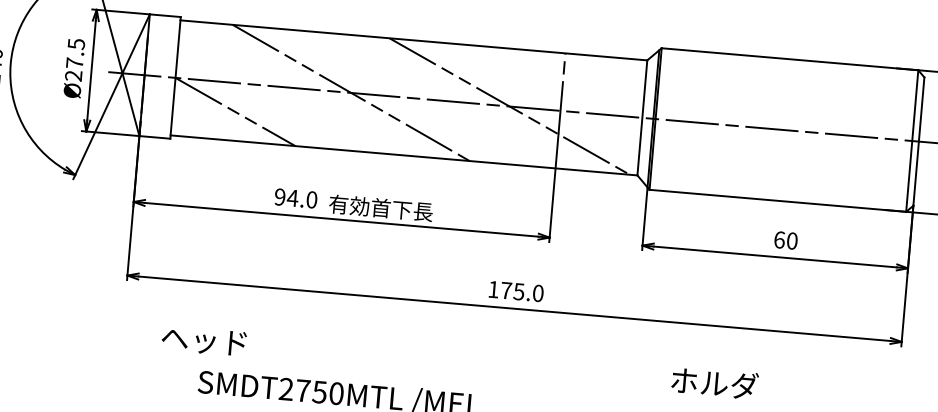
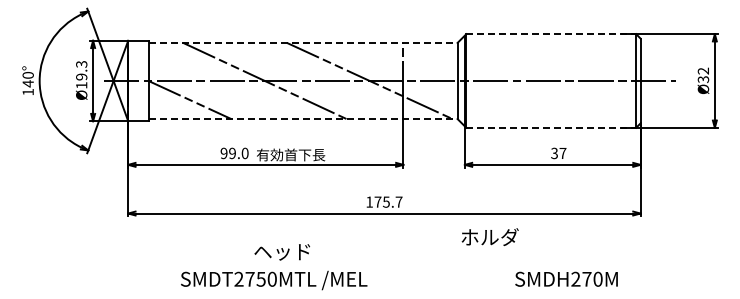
line: (414, 39) -> (303, 42), solid -> dashed
text: (74, 59) -> (81, 74), Ø27.5 -> Ø19.3
line: (790, 59) -> (551, 34), solid -> dashed
line: (404, 156) -> (303, 119), solid -> dashed
text: (292, 198) -> (232, 153), 94.0 -> 99.0
line: (778, 200) -> (551, 127), solid -> dashed
text: (785, 240) -> (558, 153), 60 -> 37
text: (537, 292) -> (398, 201), 175.0 -> 175.7
text: (202, 341) -> (281, 252), moved
text: (713, 382) -> (489, 236), moved

